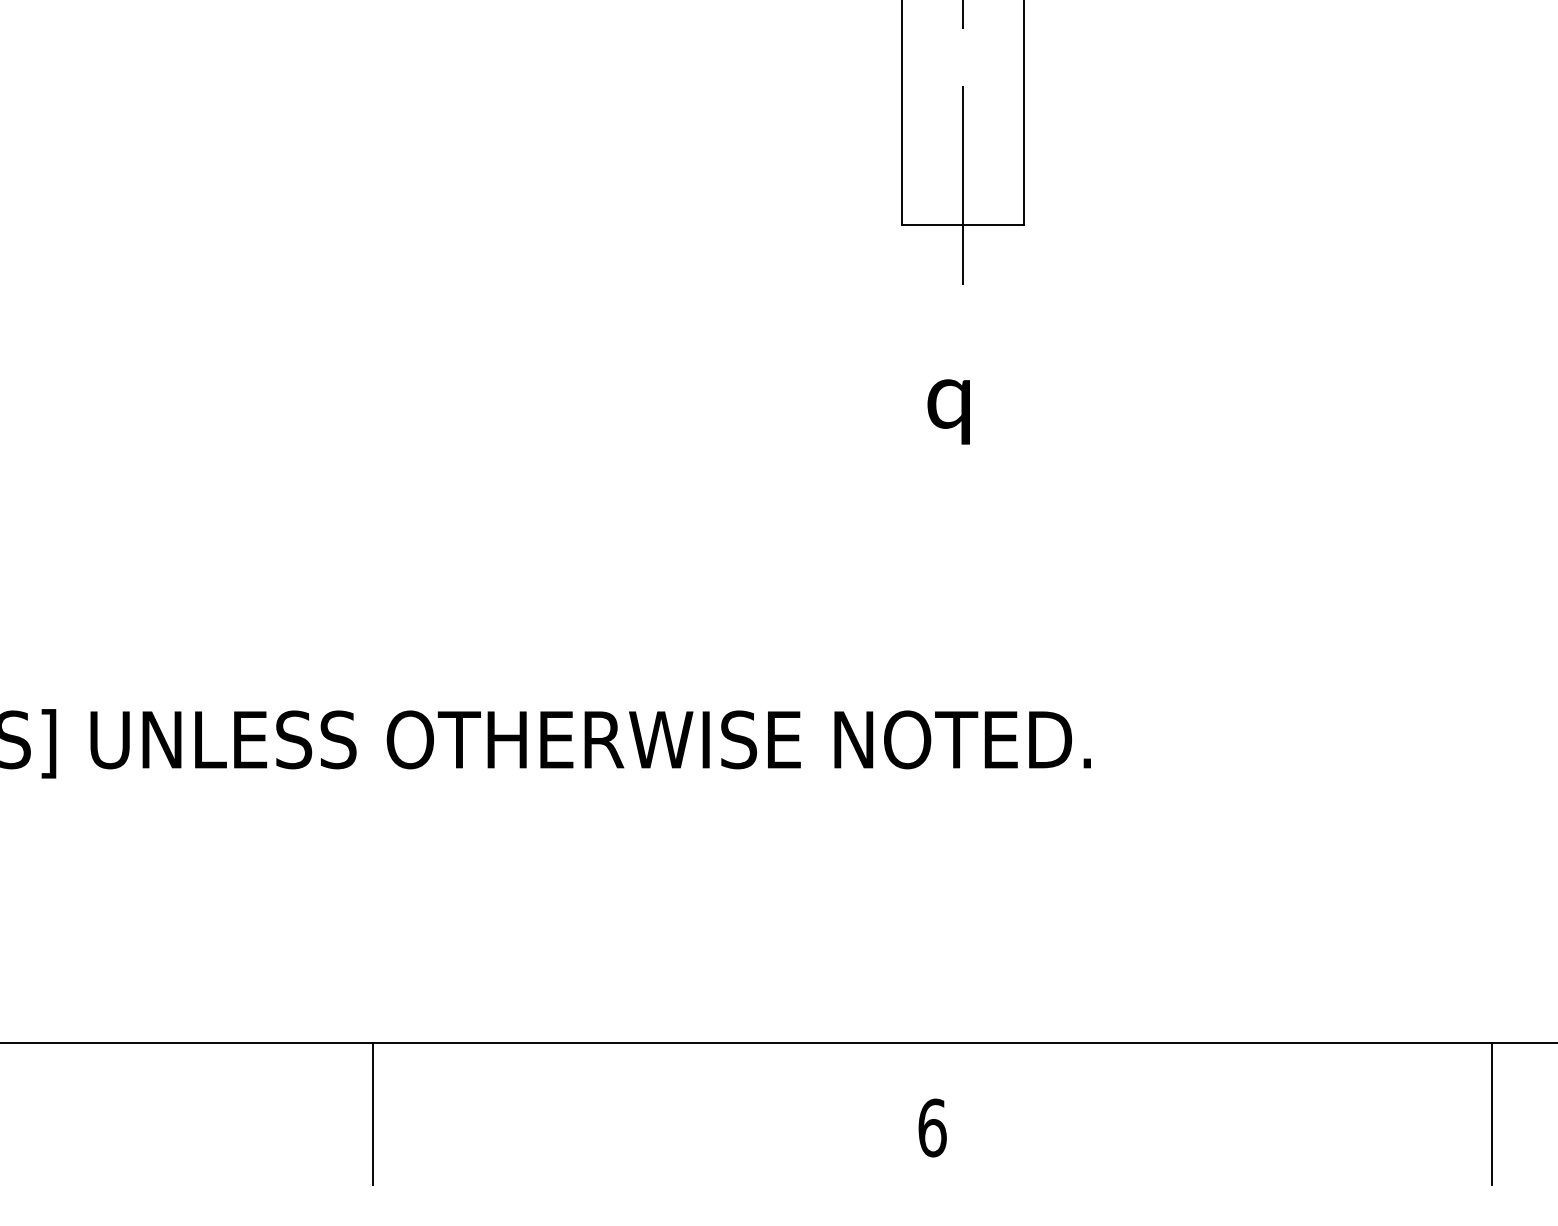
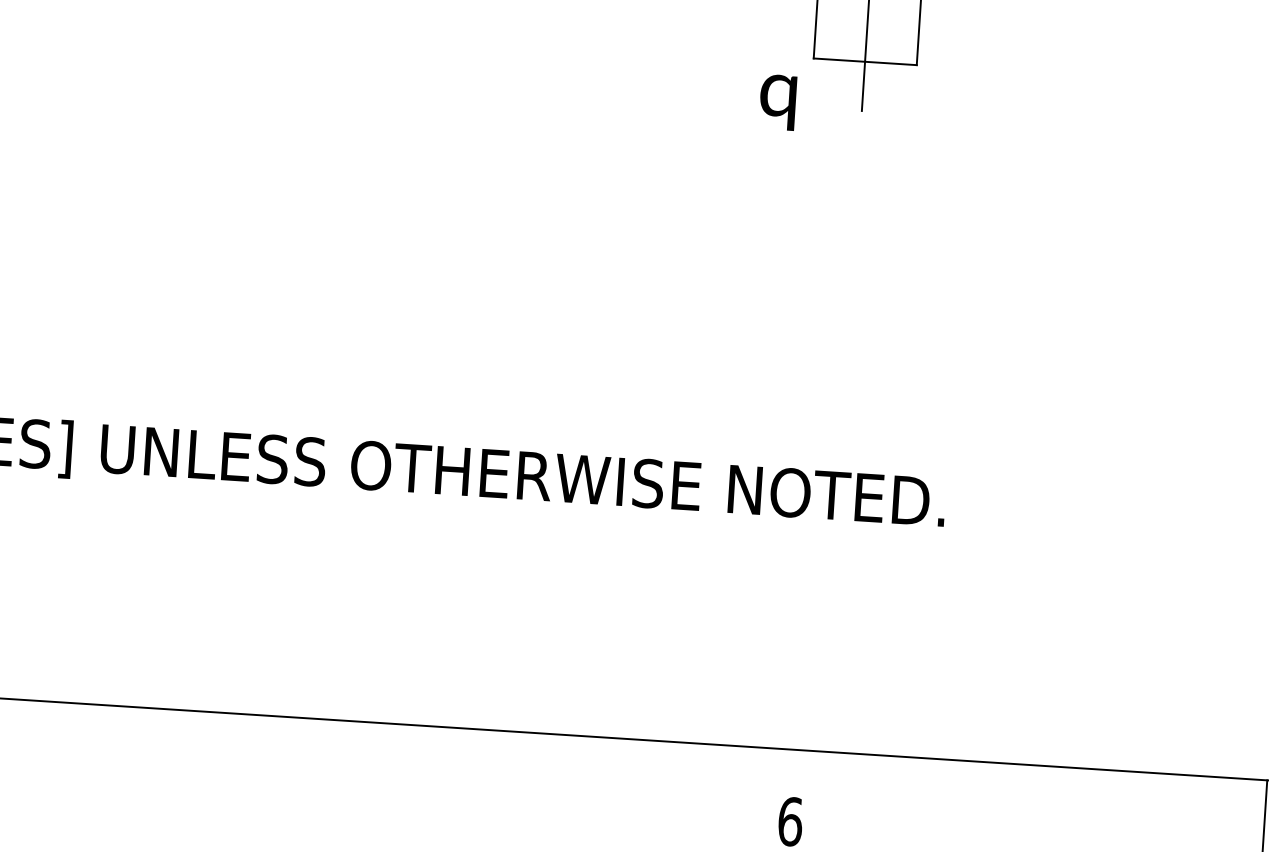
text: (948, 411) -> (777, 101), moved
line: (373, 1113) -> (319, 778), removed

